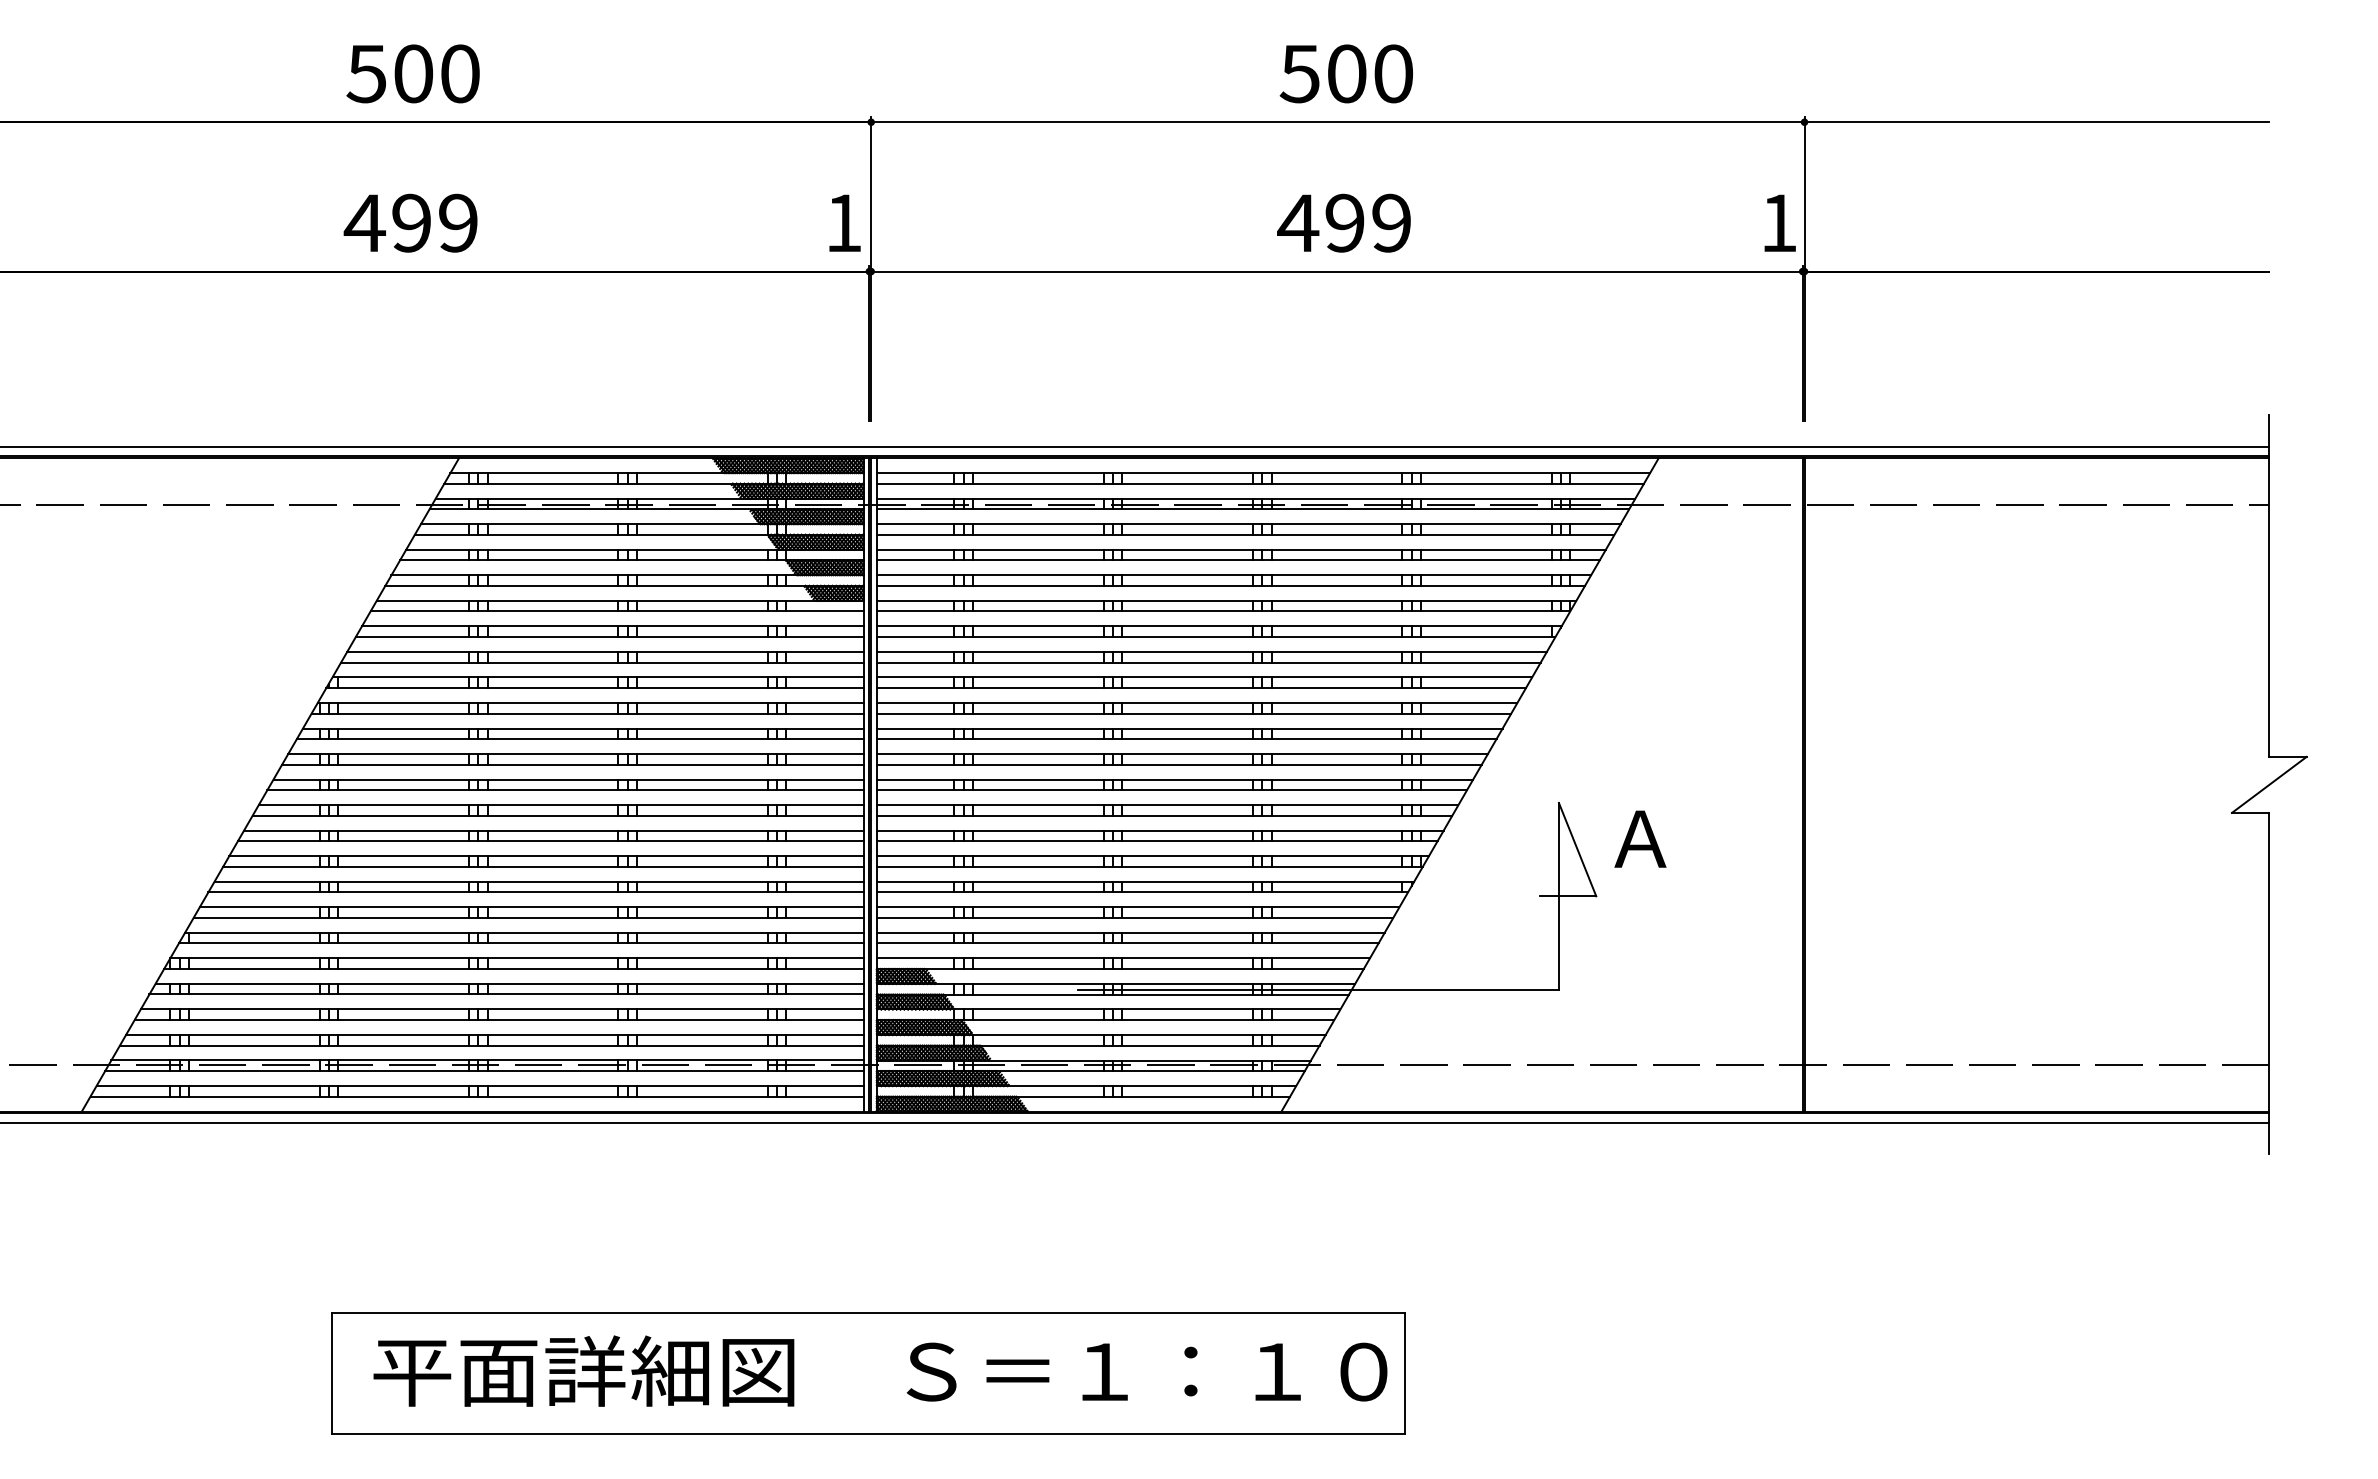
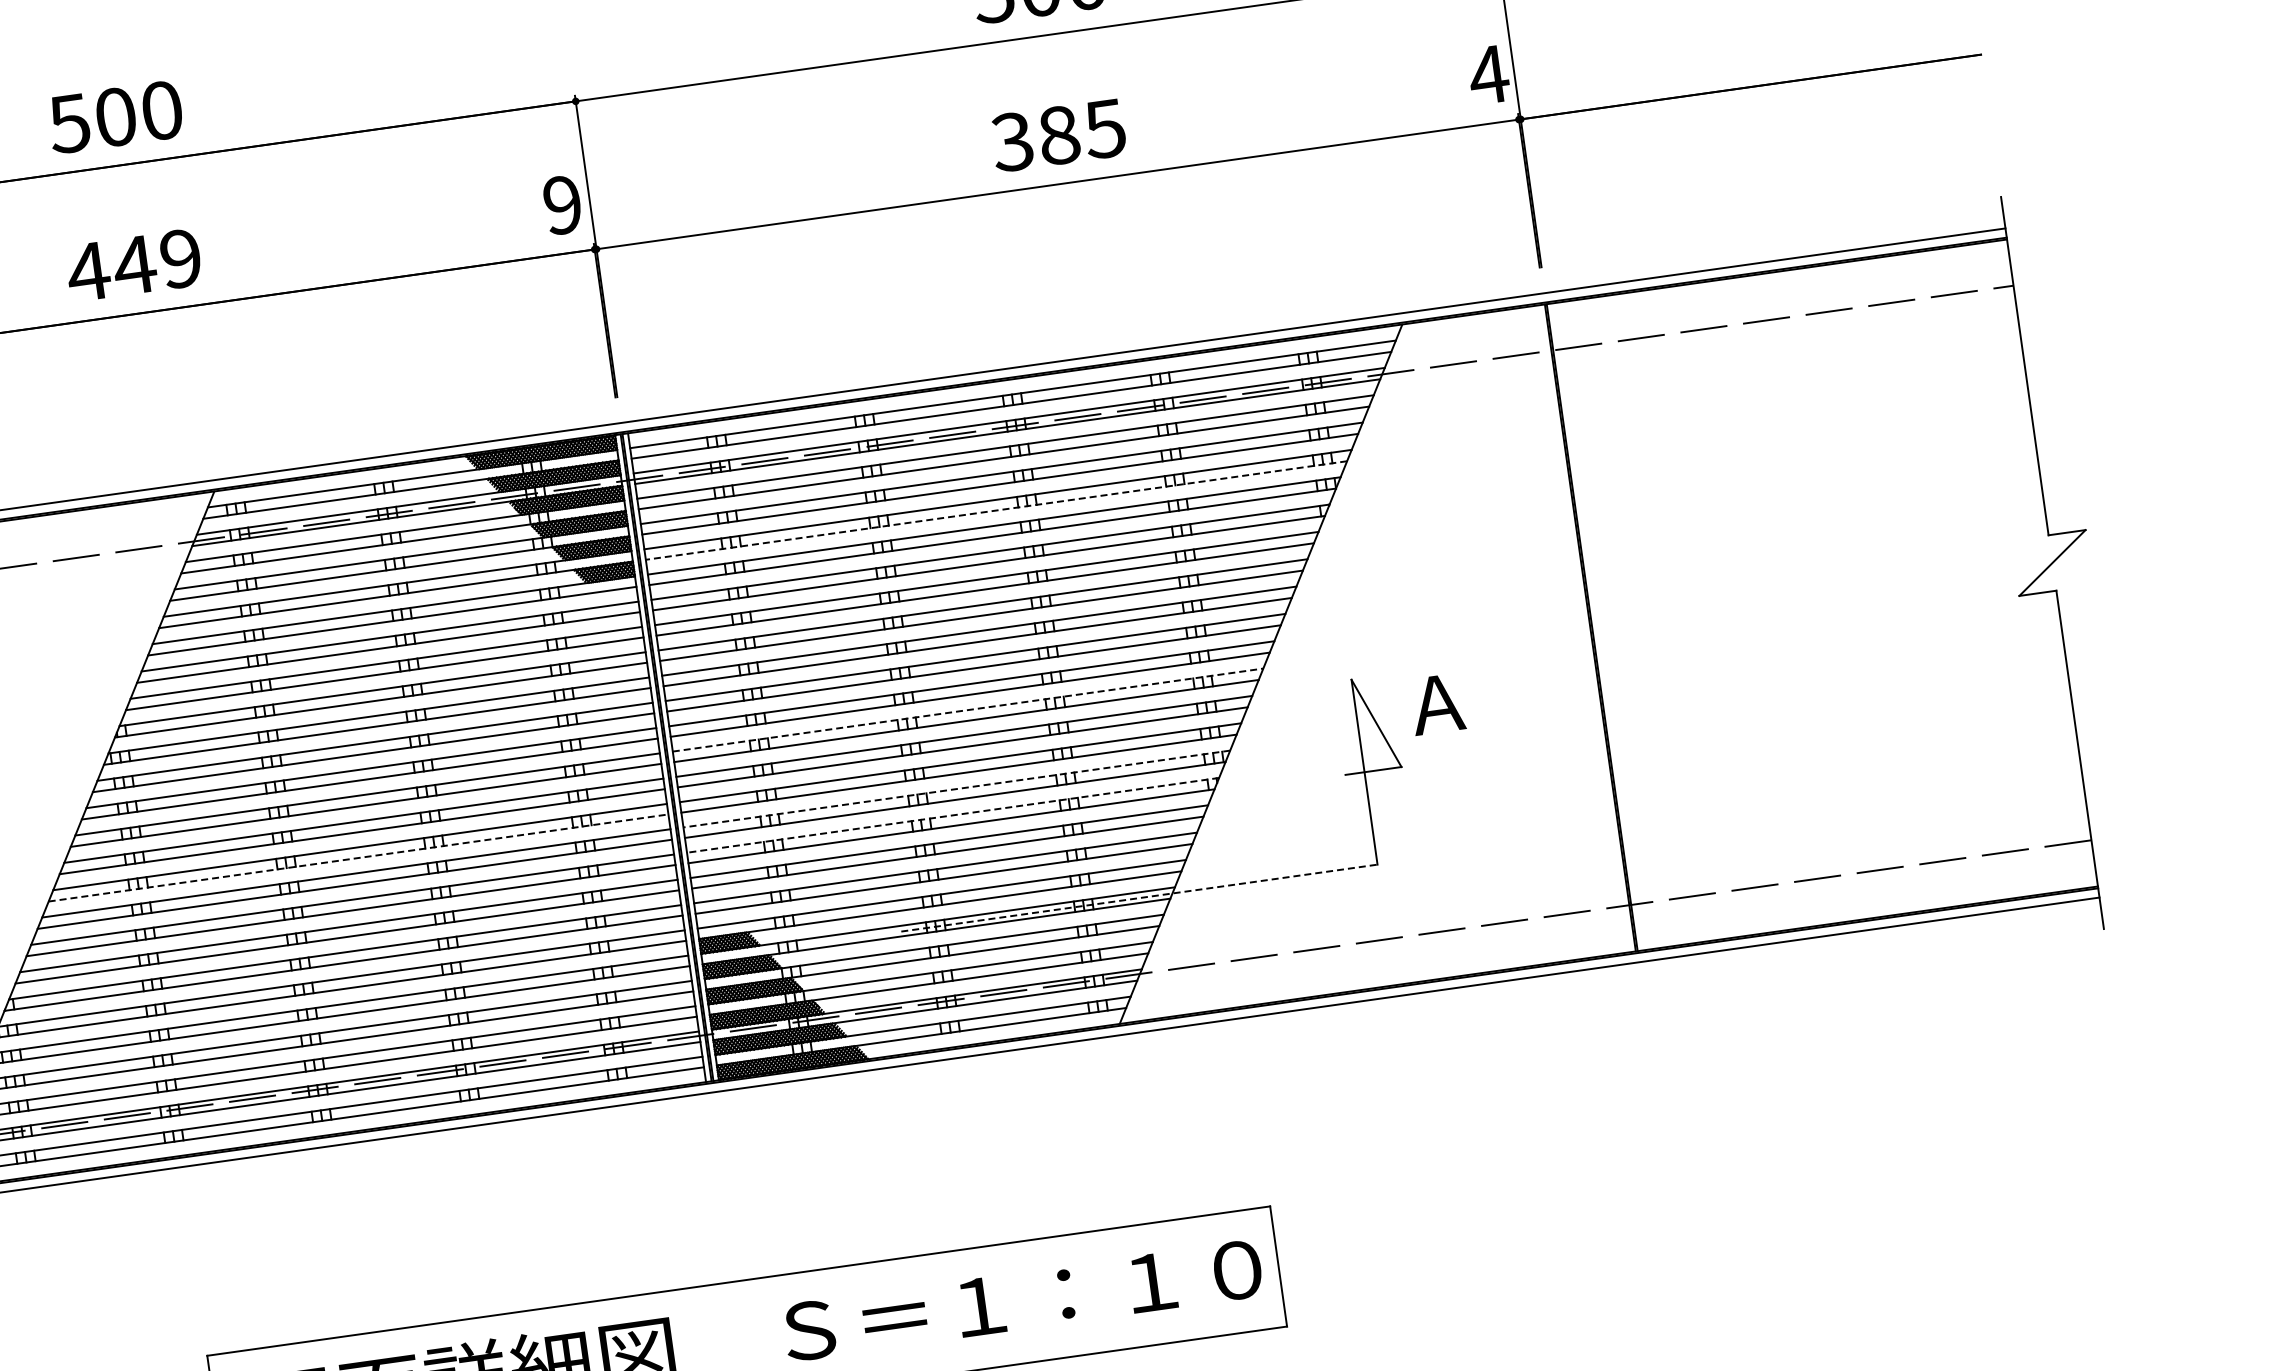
text: (411, 222) -> (134, 264), 499 -> 449
text: (843, 222) -> (562, 204), 1 -> 9
text: (1343, 222) -> (1057, 134), 499 -> 385
text: (1778, 222) -> (1488, 74), 1 -> 4
line: (1230, 585) -> (996, 510), solid -> dashed
line: (1175, 779) -> (968, 709), solid -> dashed
line: (550, 841) -> (358, 858), solid -> dashed
line: (1152, 856) -> (956, 789), solid -> dashed
line: (1145, 881) -> (953, 815), solid -> dashed
line: (1319, 989) -> (1140, 897), solid -> dashed

